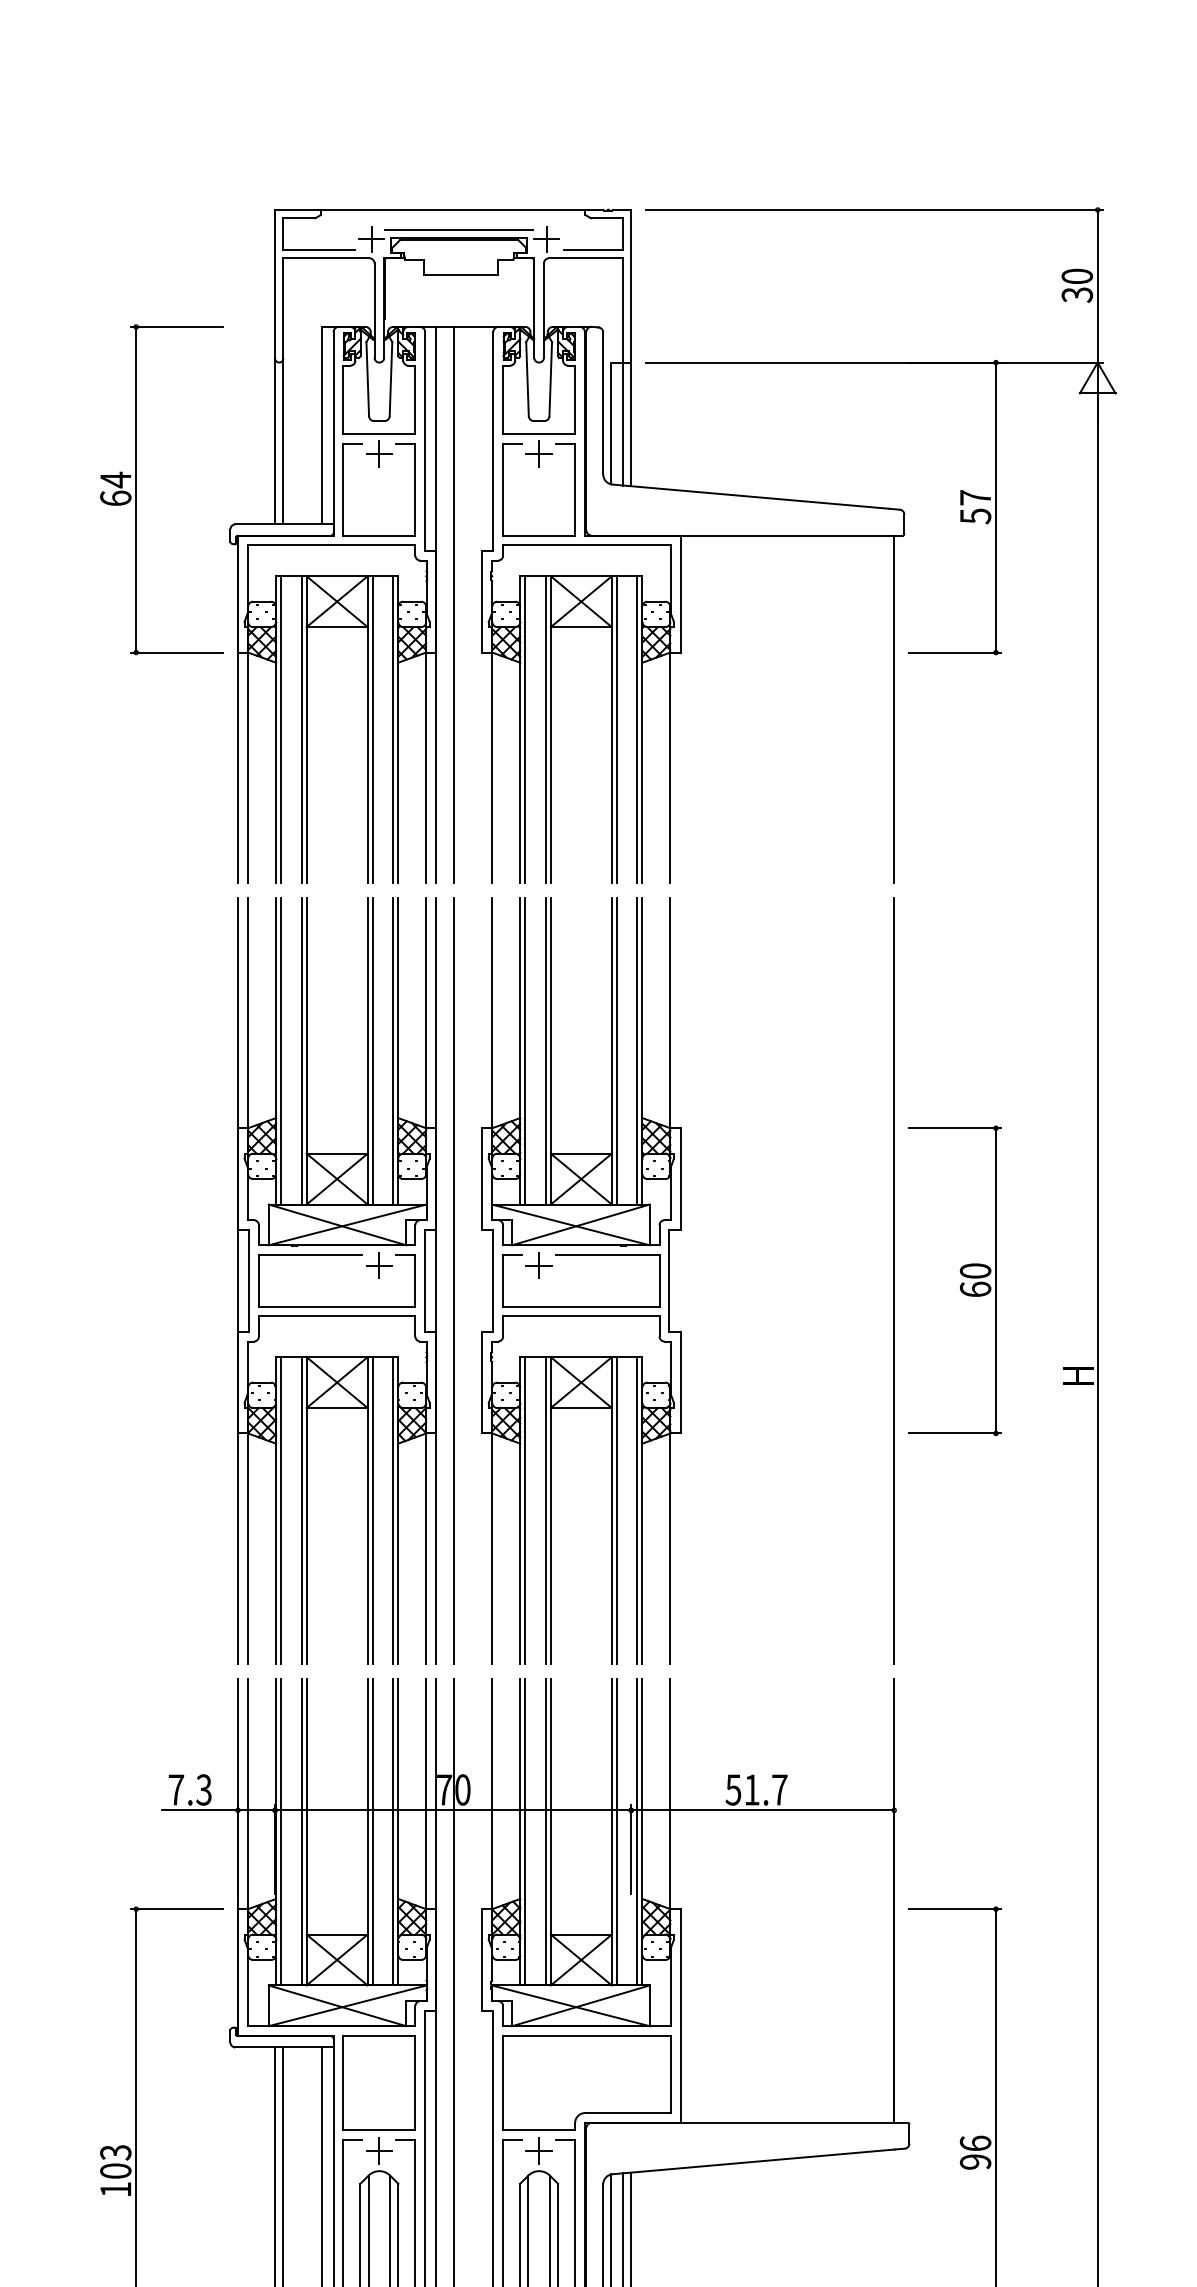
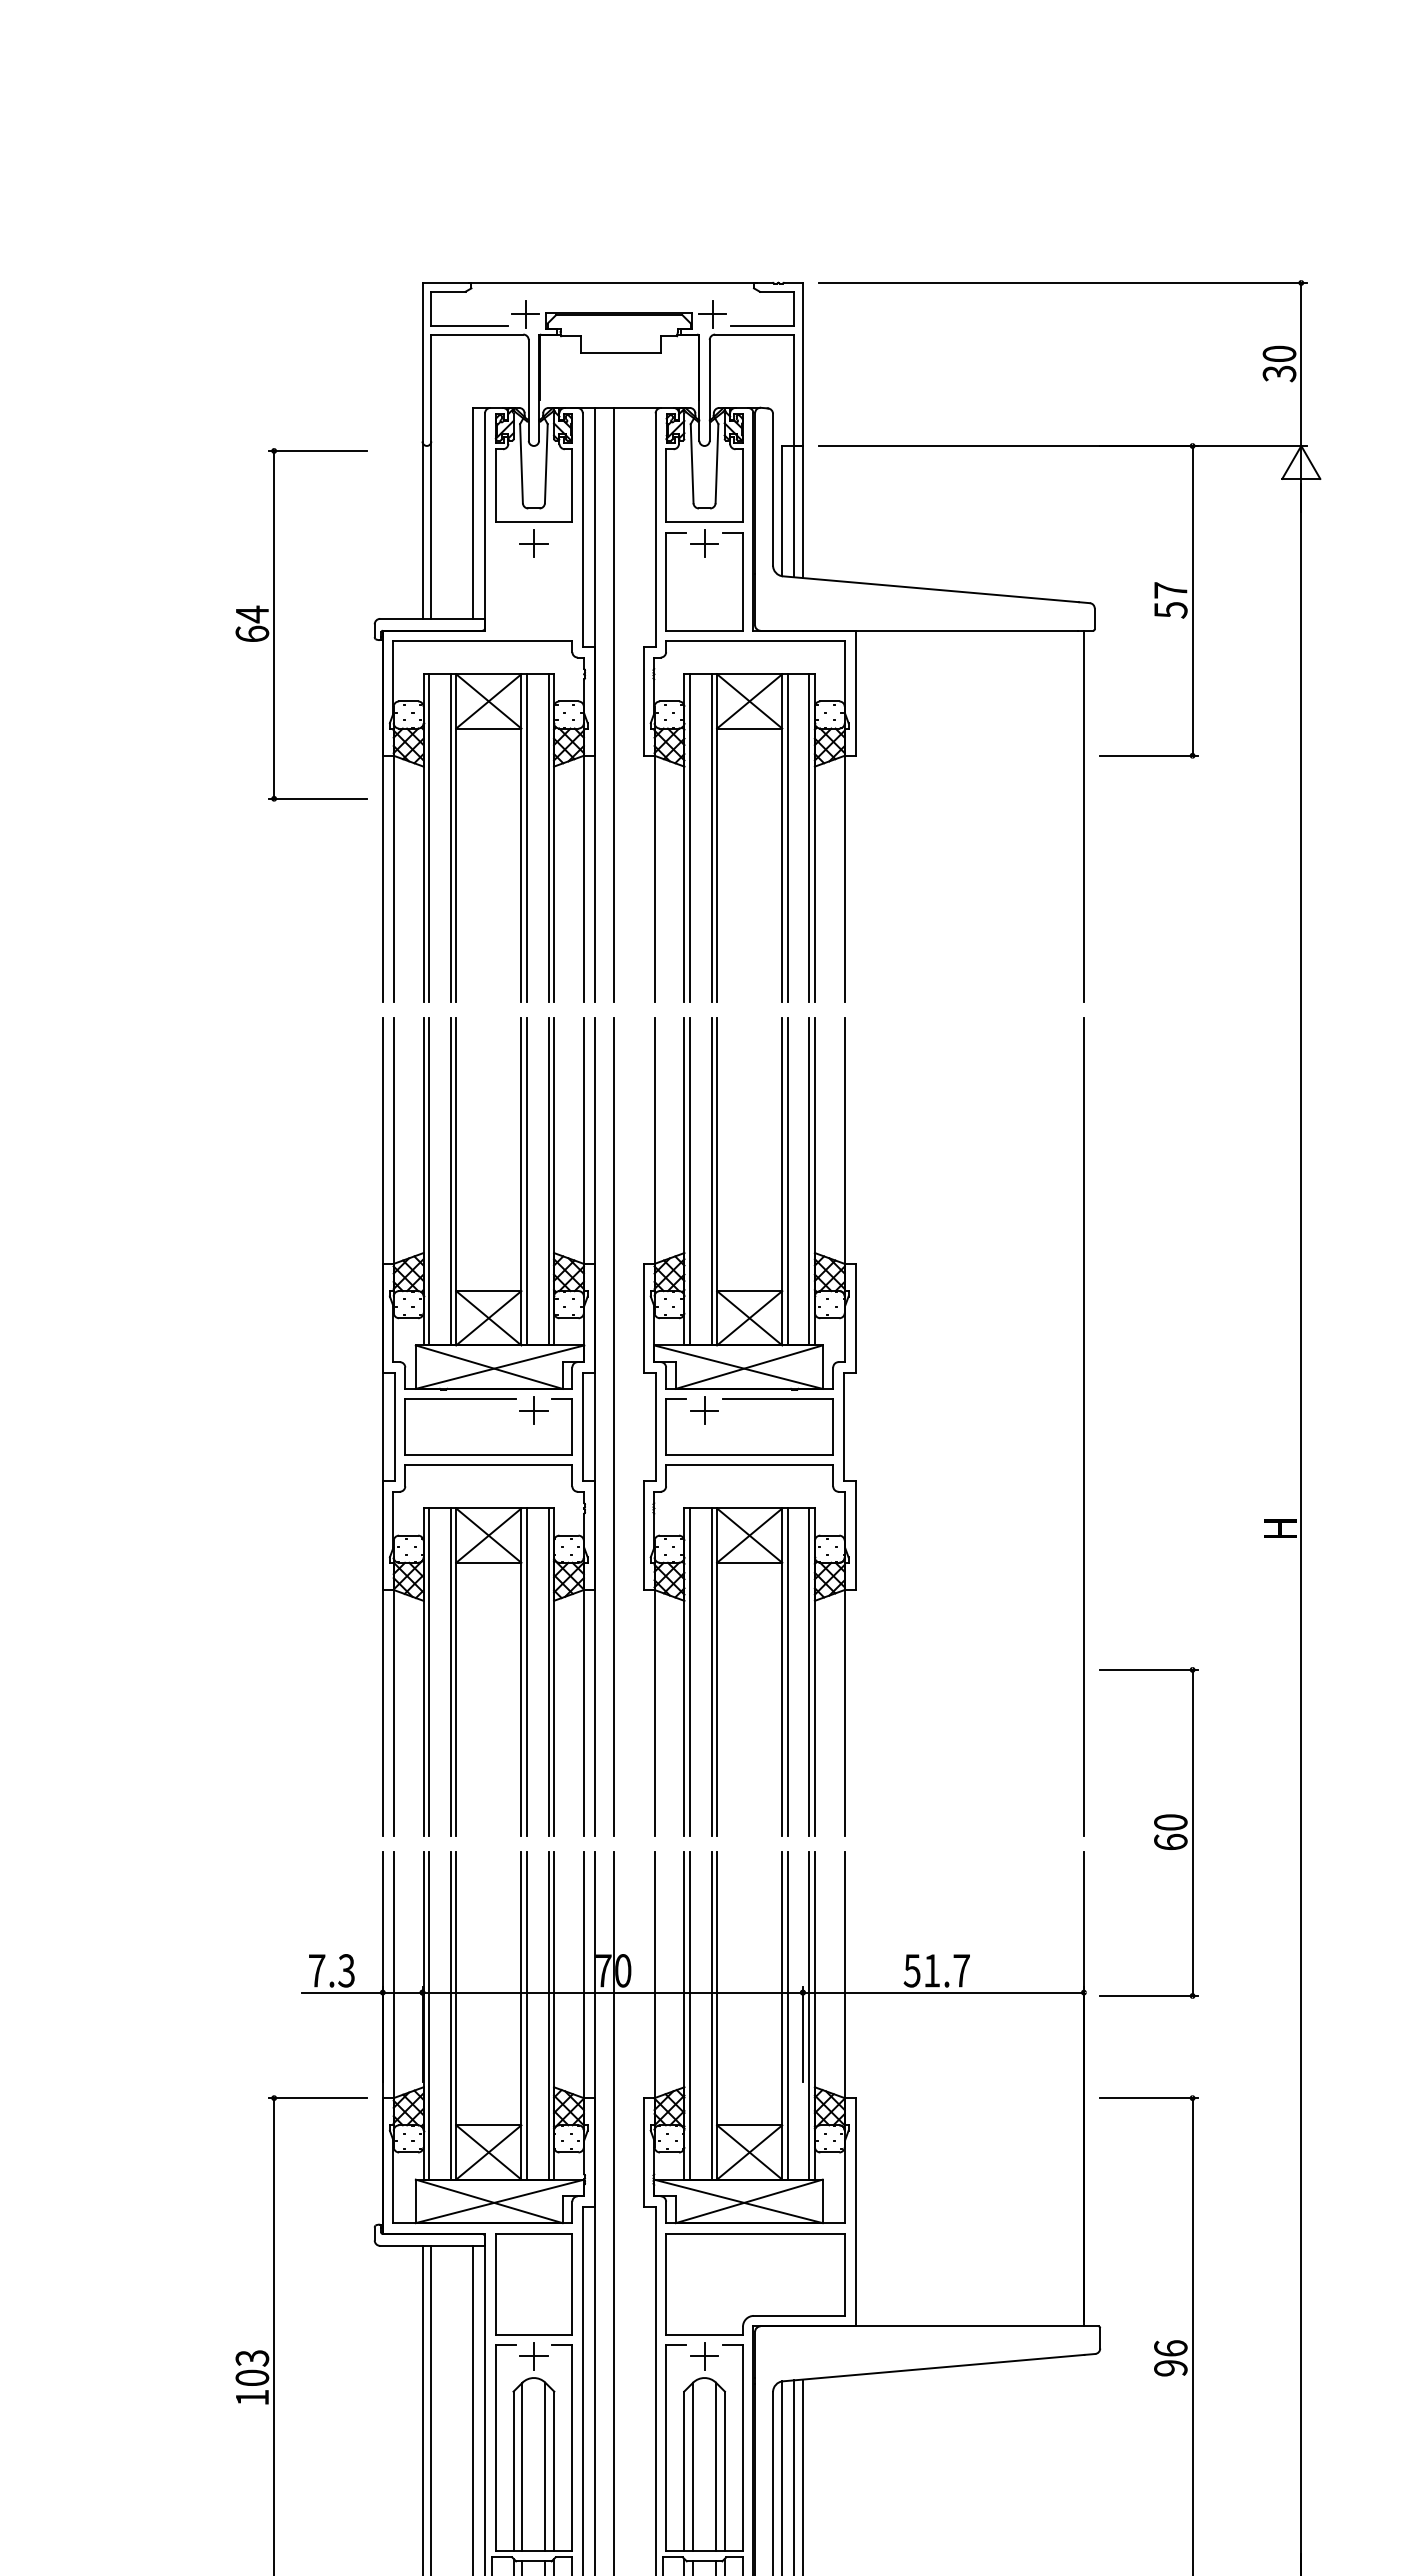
line: (459, 229) -> (619, 303), removed
part: (136, 489) -> (274, 624), moved
part: (344, 489) -> (496, 581), removed
part: (961, 1283) -> (1155, 1835), moved

